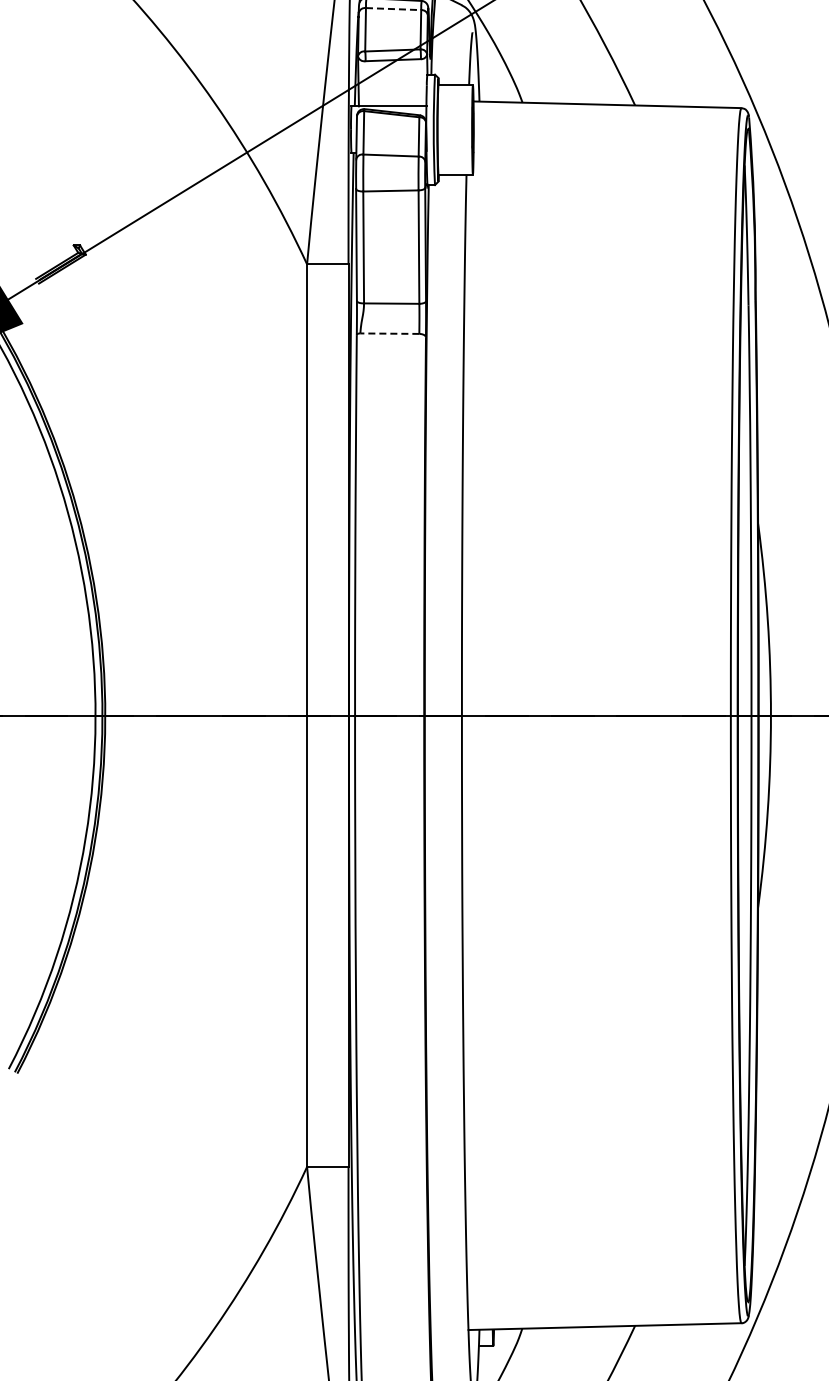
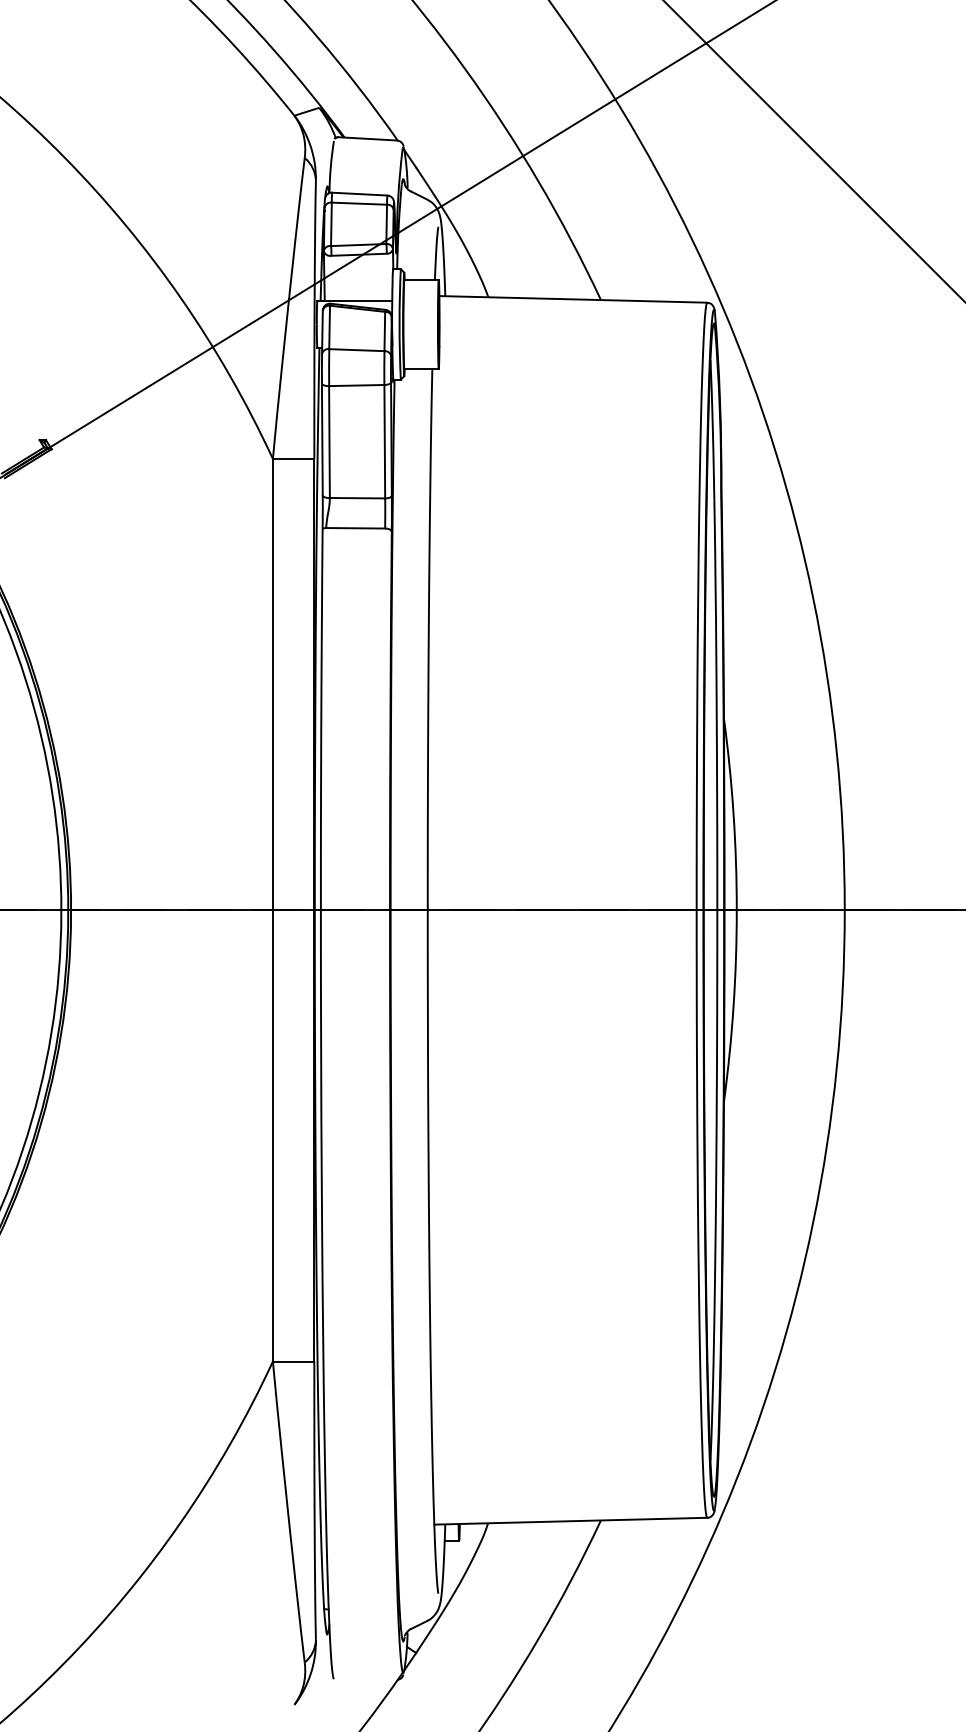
line: (393, 8) -> (359, 203), dashed -> solid
line: (389, 333) -> (355, 528), dashed -> solid

